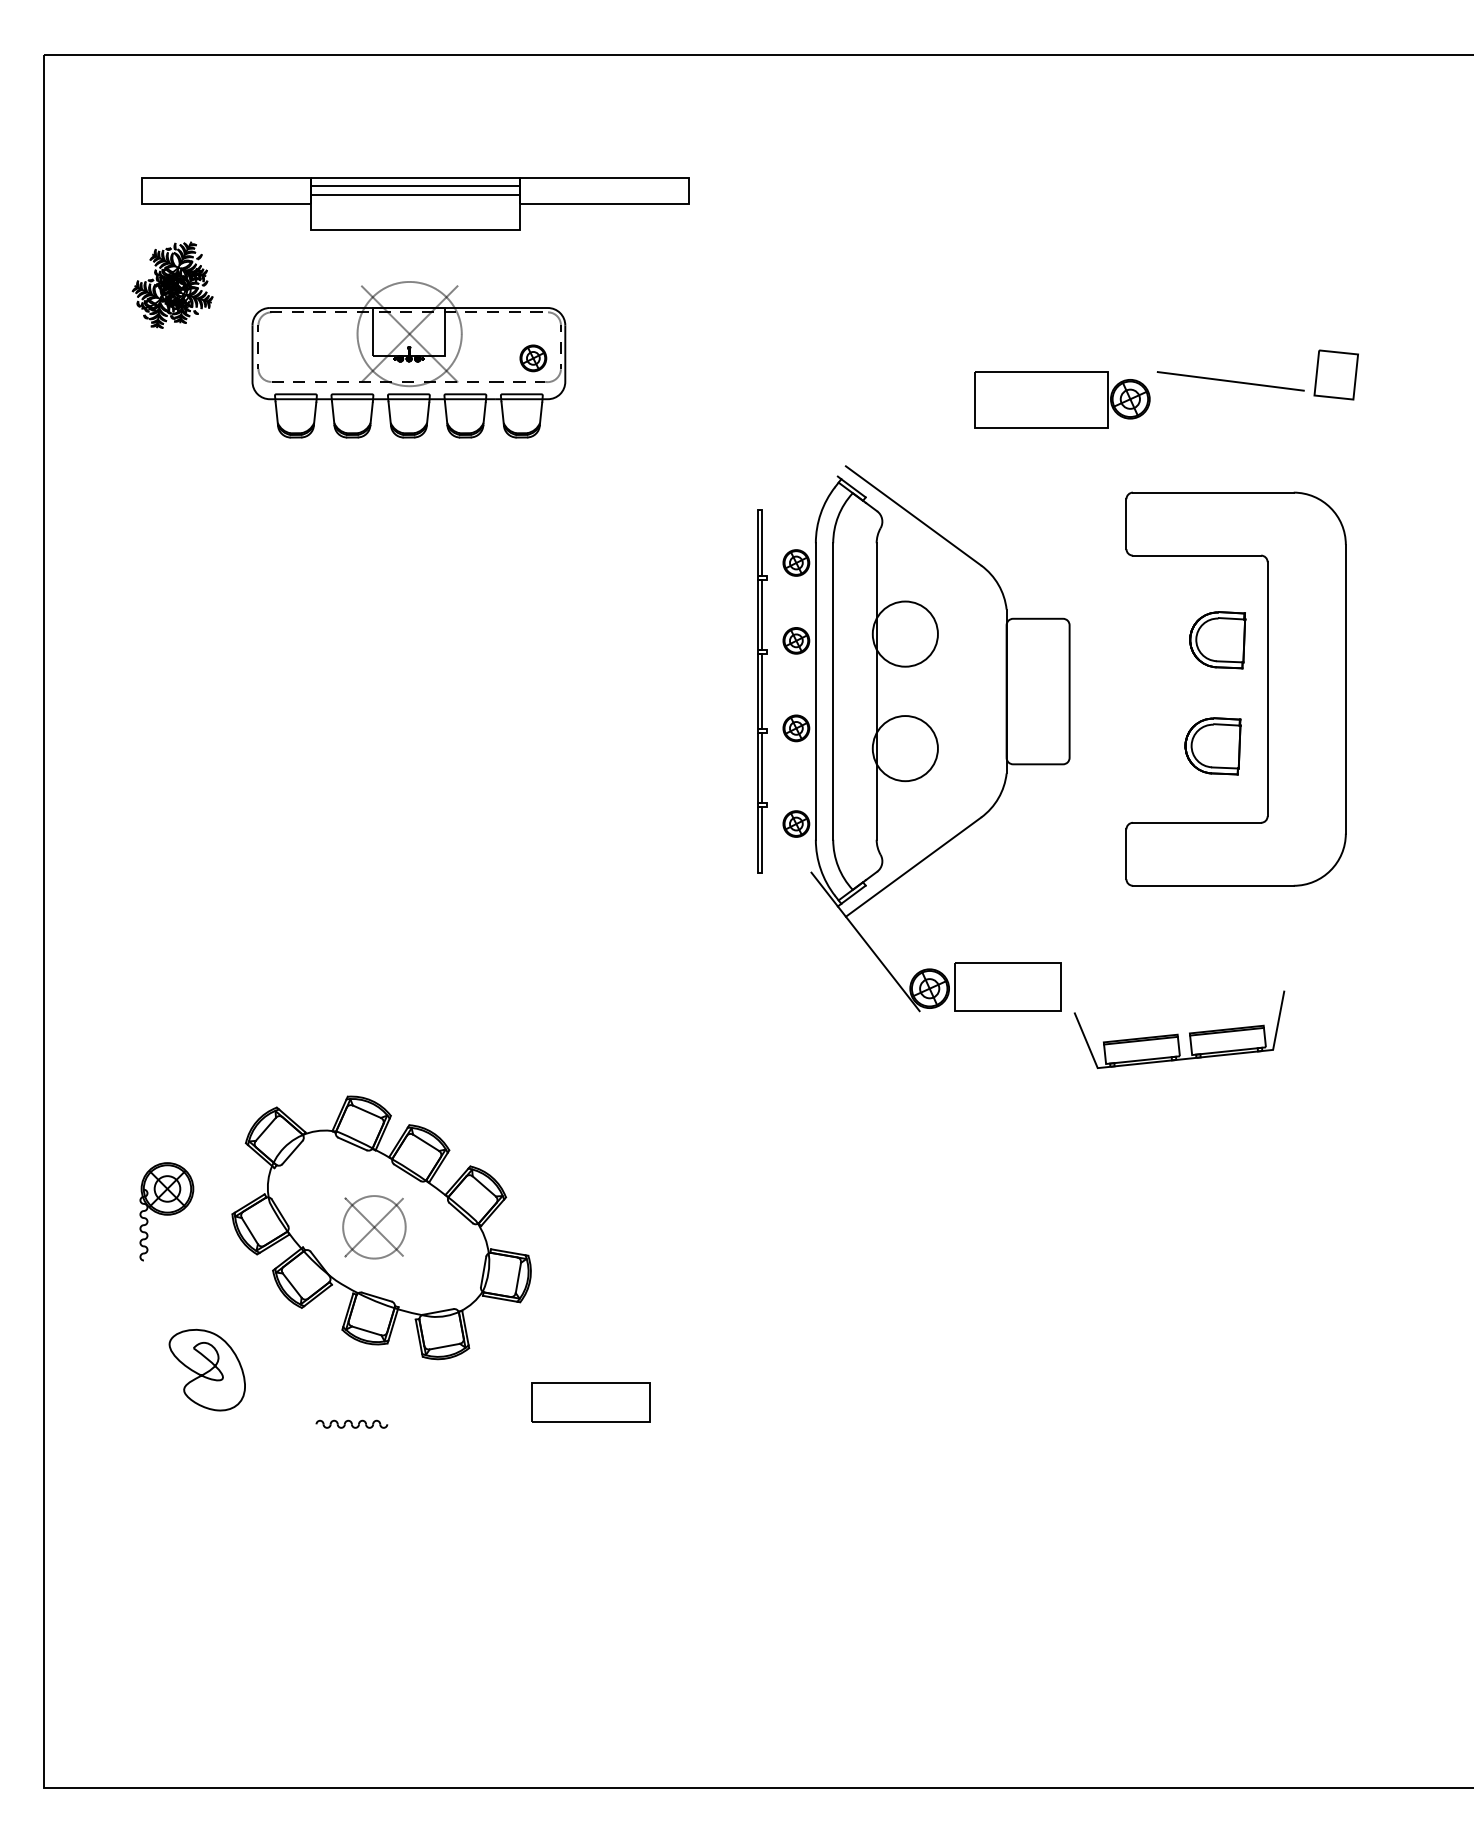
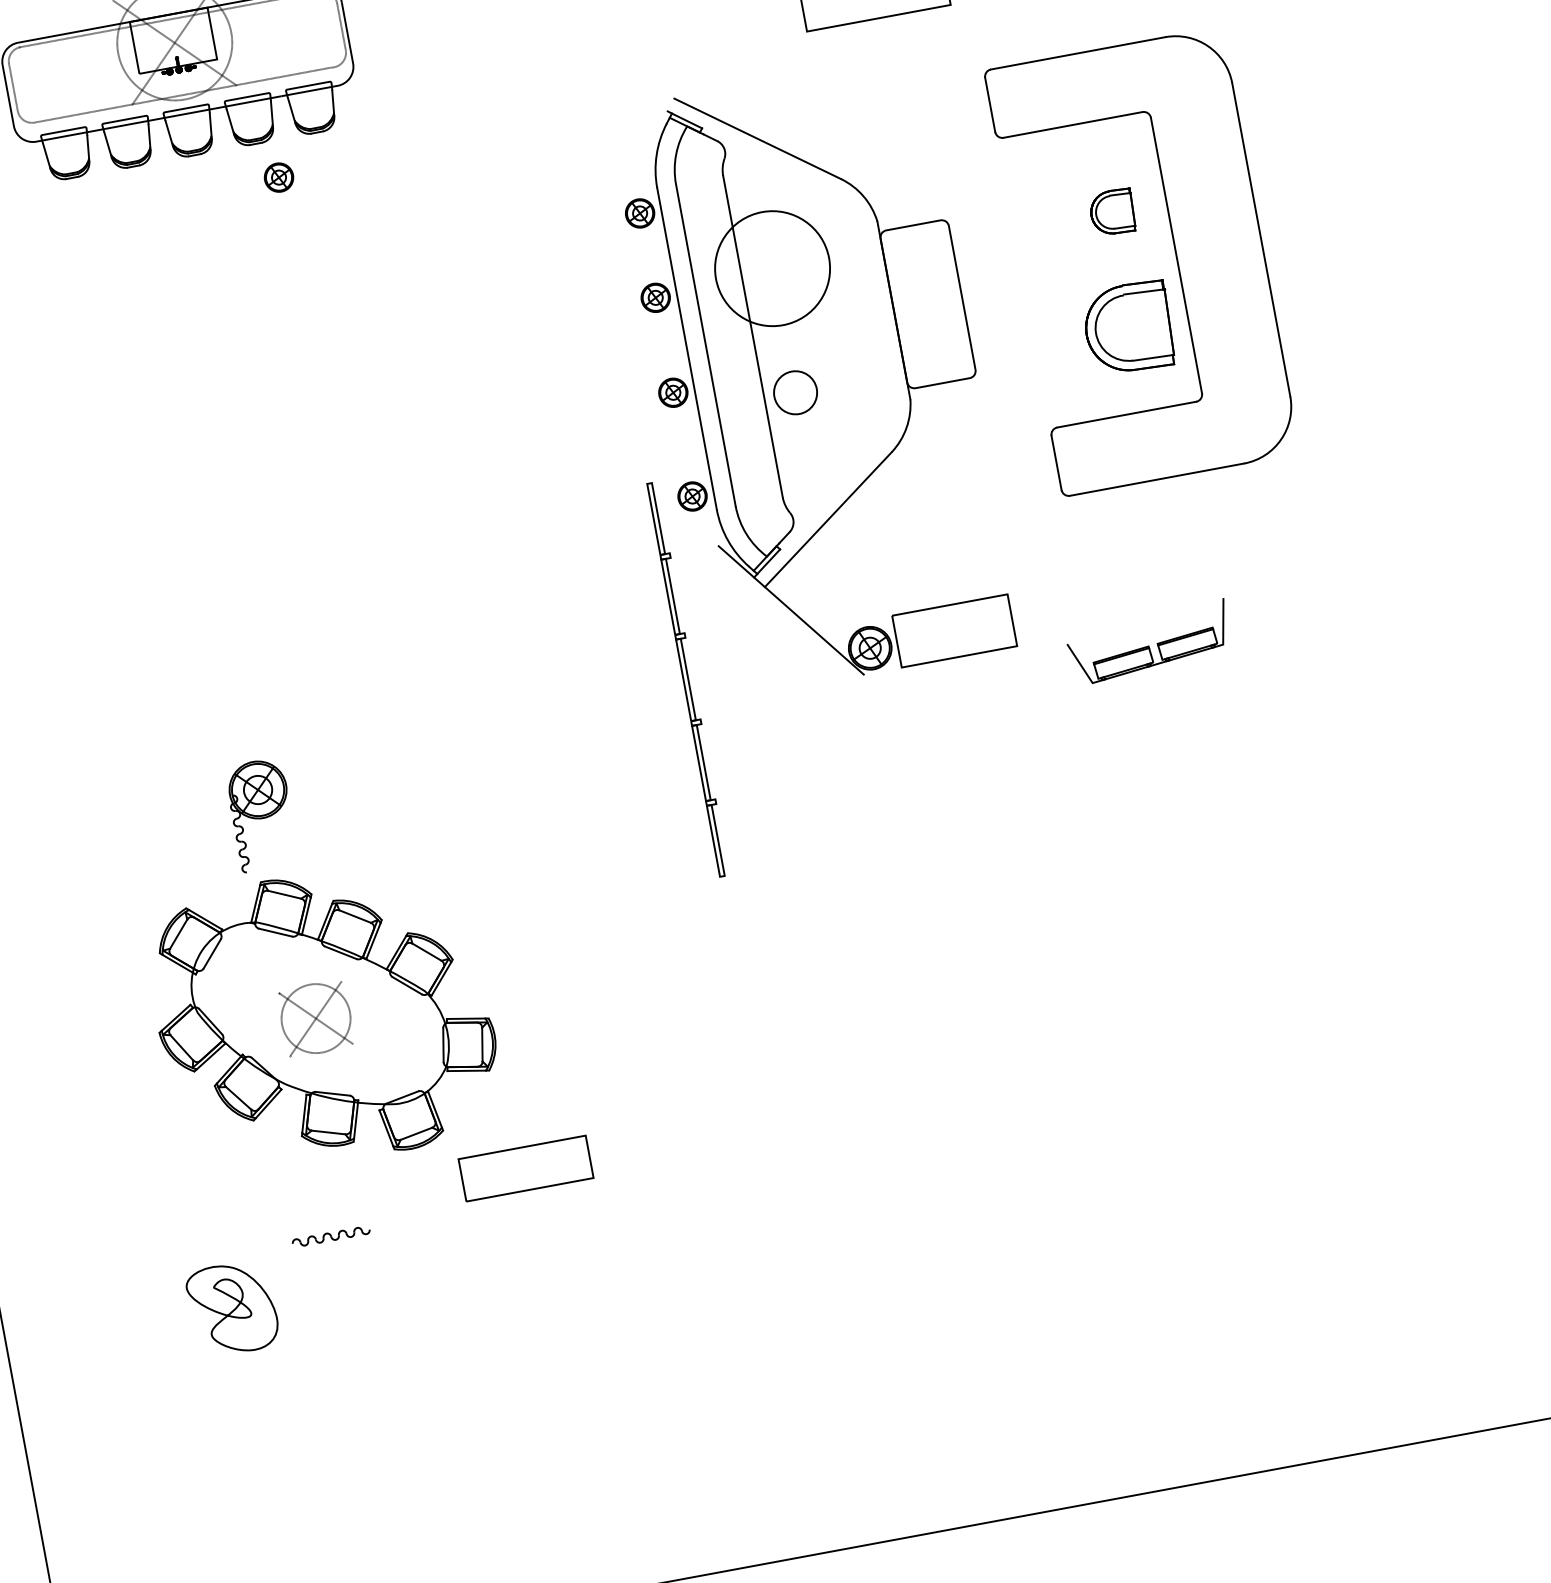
part: (533, 358) -> (279, 177), moved
circle: (904, 633) -> (771, 268), size x1.6
part: (1217, 640) -> (1112, 212), size x0.7
part: (762, 691) -> (688, 679), moved
part: (1212, 746) -> (1128, 328), size x1.4
circle: (904, 748) -> (794, 392), size x0.6
part: (1179, 1029) -> (1149, 642), size x0.7
part: (166, 1211) -> (261, 814), moved
part: (206, 1369) -> (231, 1308), moved
part: (590, 1402) -> (525, 1168), moved

